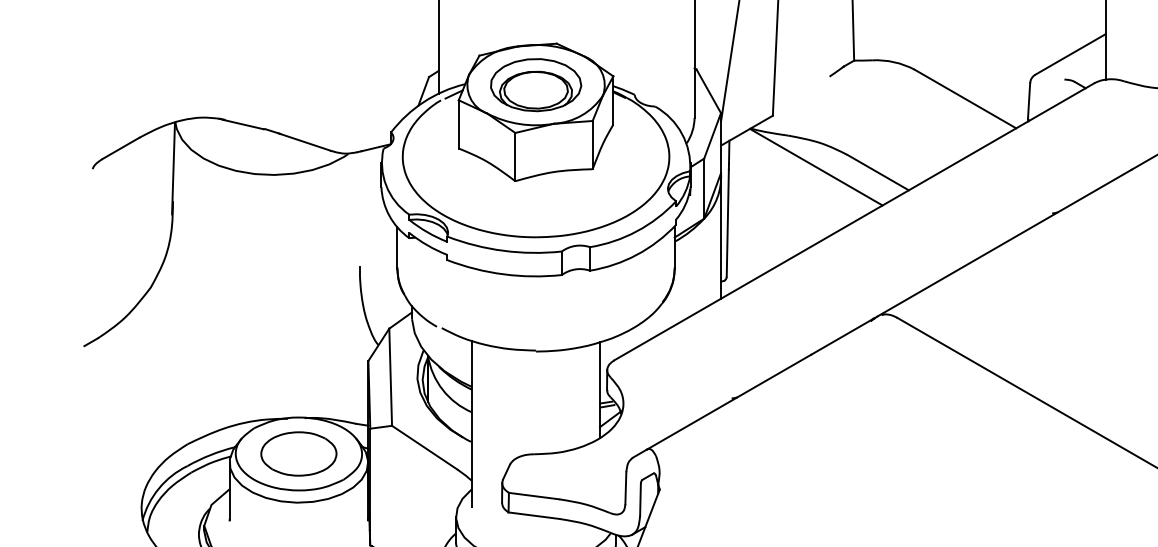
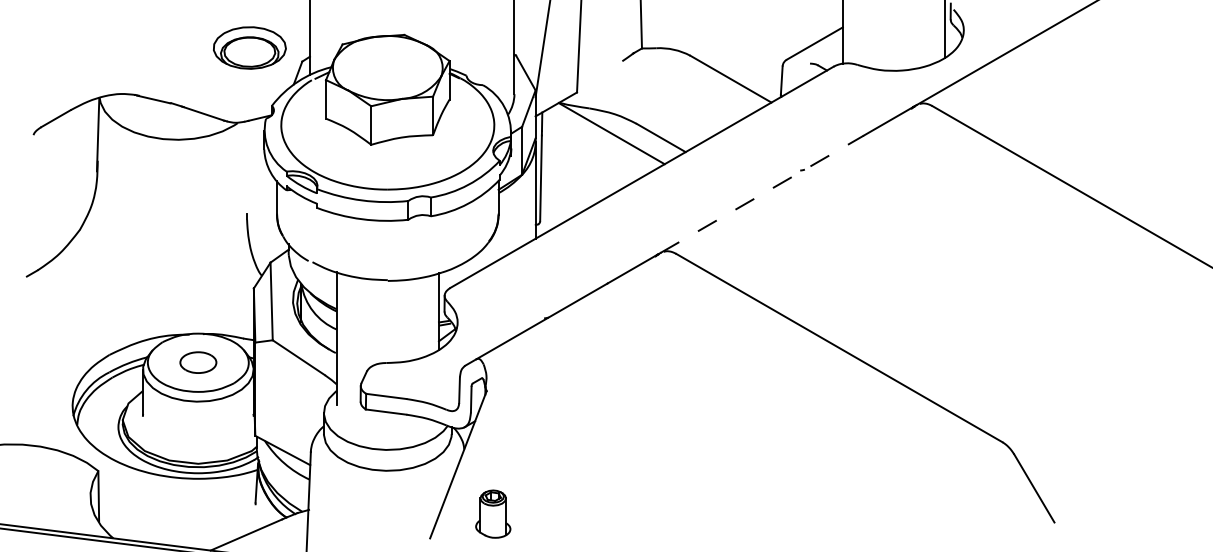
part: (535, 84) -> (249, 47), moved
line: (1004, 243) -> (762, 194), solid -> dashed
part: (299, 453) -> (198, 362), size x0.6

